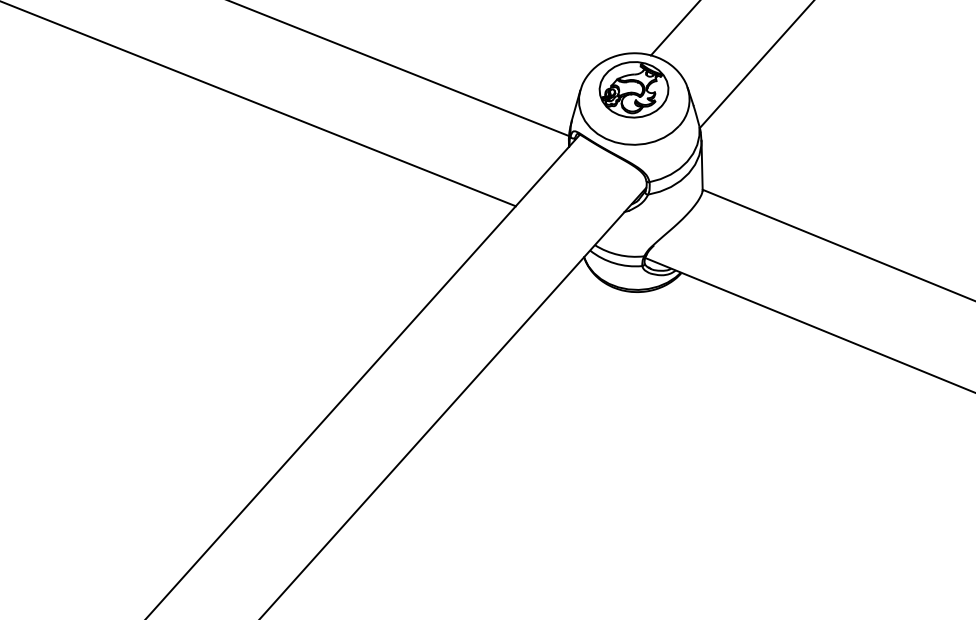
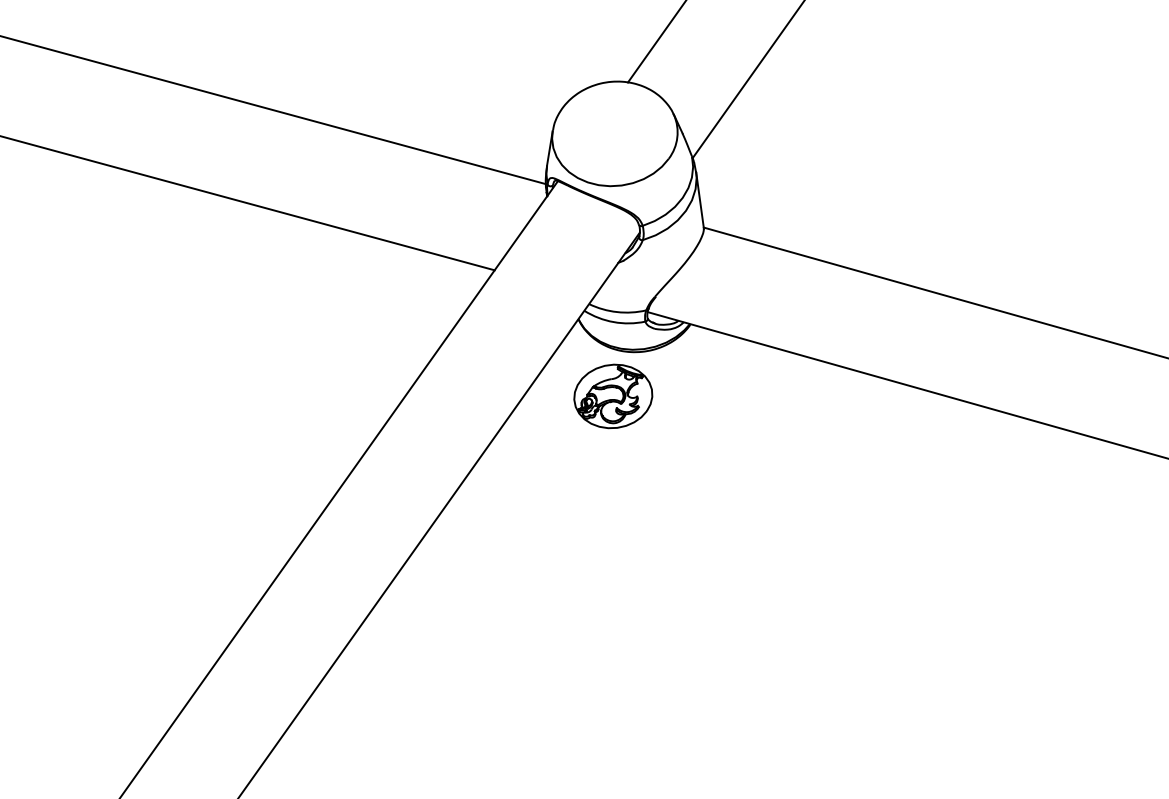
part: (634, 89) -> (613, 396), moved

